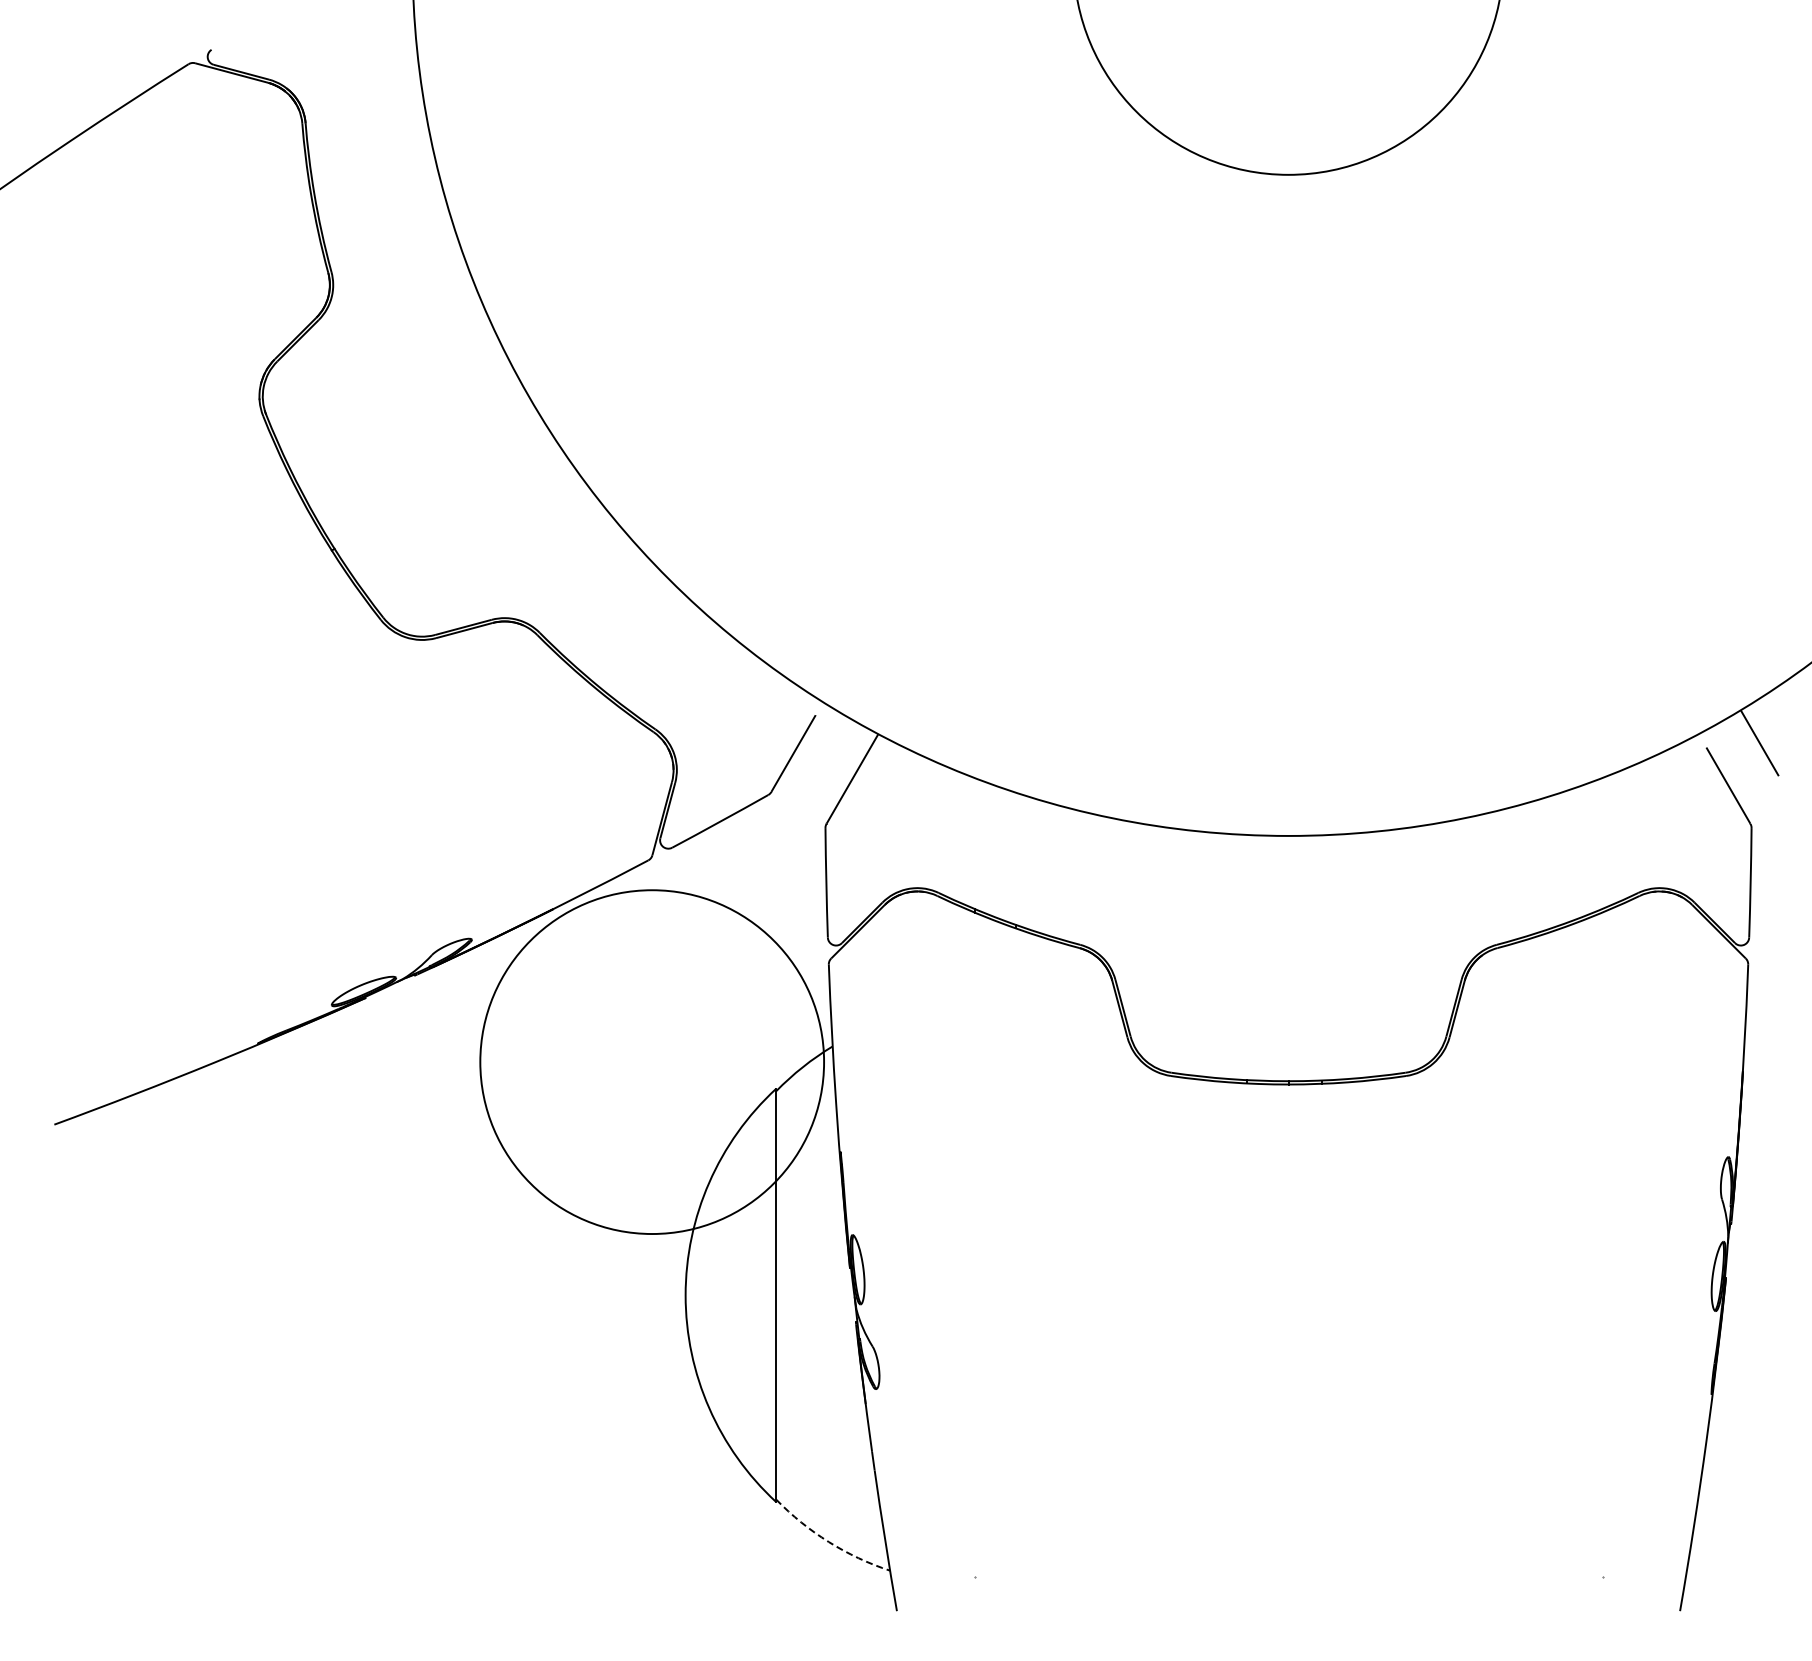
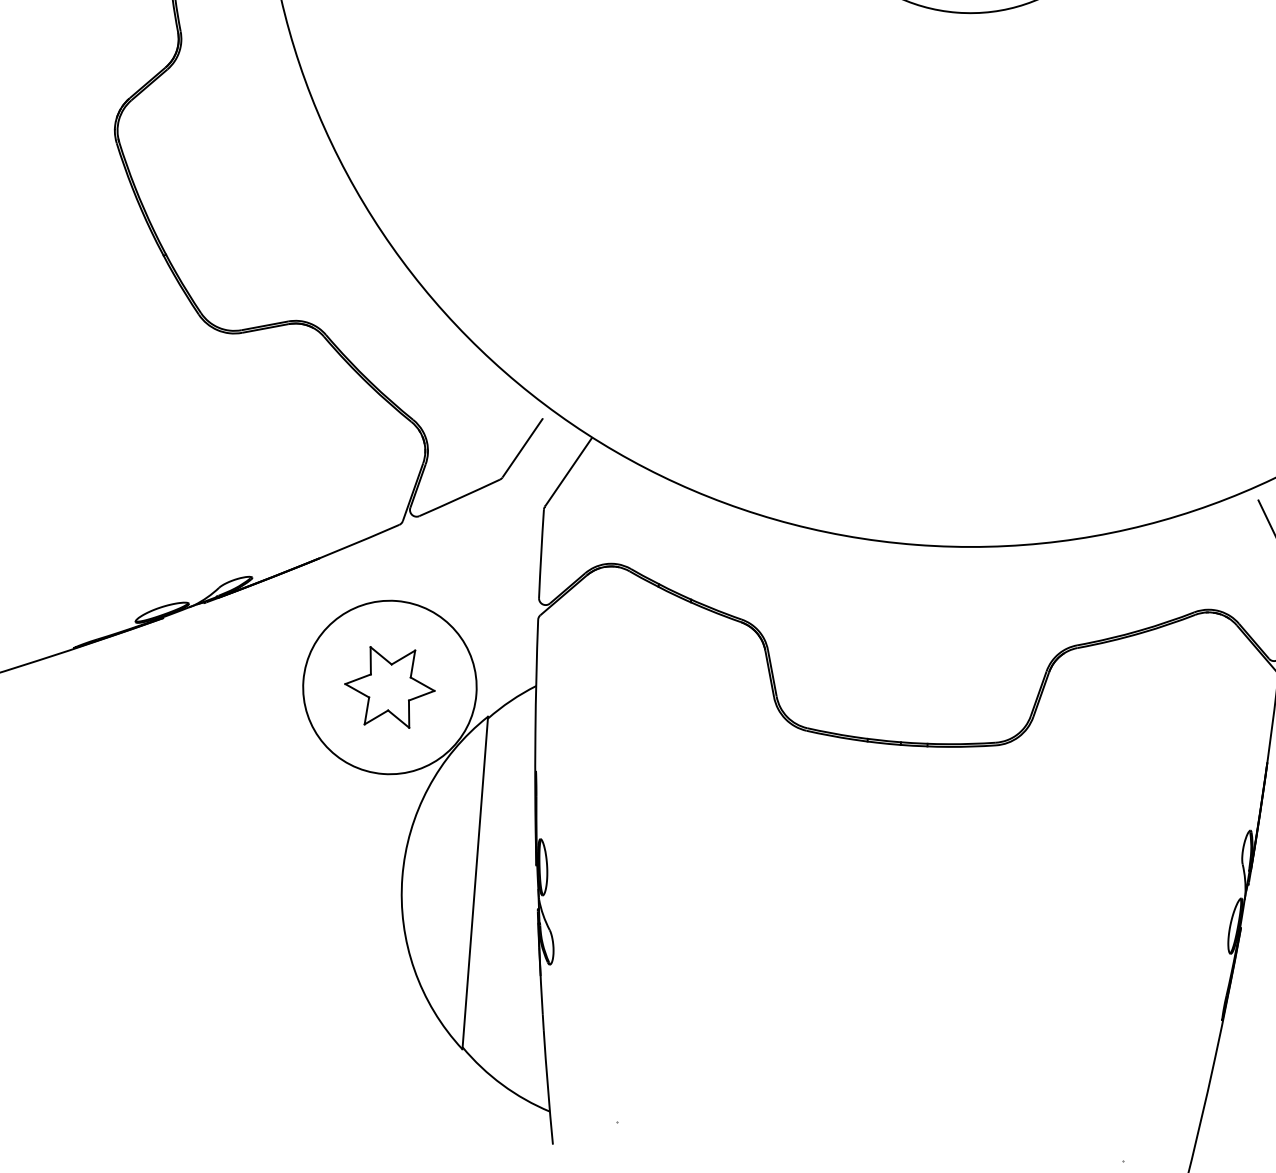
circle: (651, 1061) -> (389, 686), size x0.62
part: (651, 1062) -> (389, 687), added
arc: (828, 1542) -> (502, 1085), dashed -> solid

